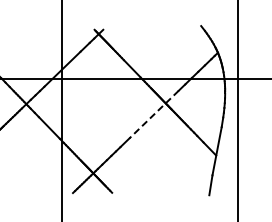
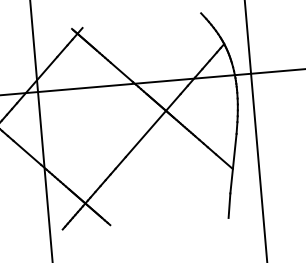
line: (153, 114) -> (152, 125), dashed -> solid

